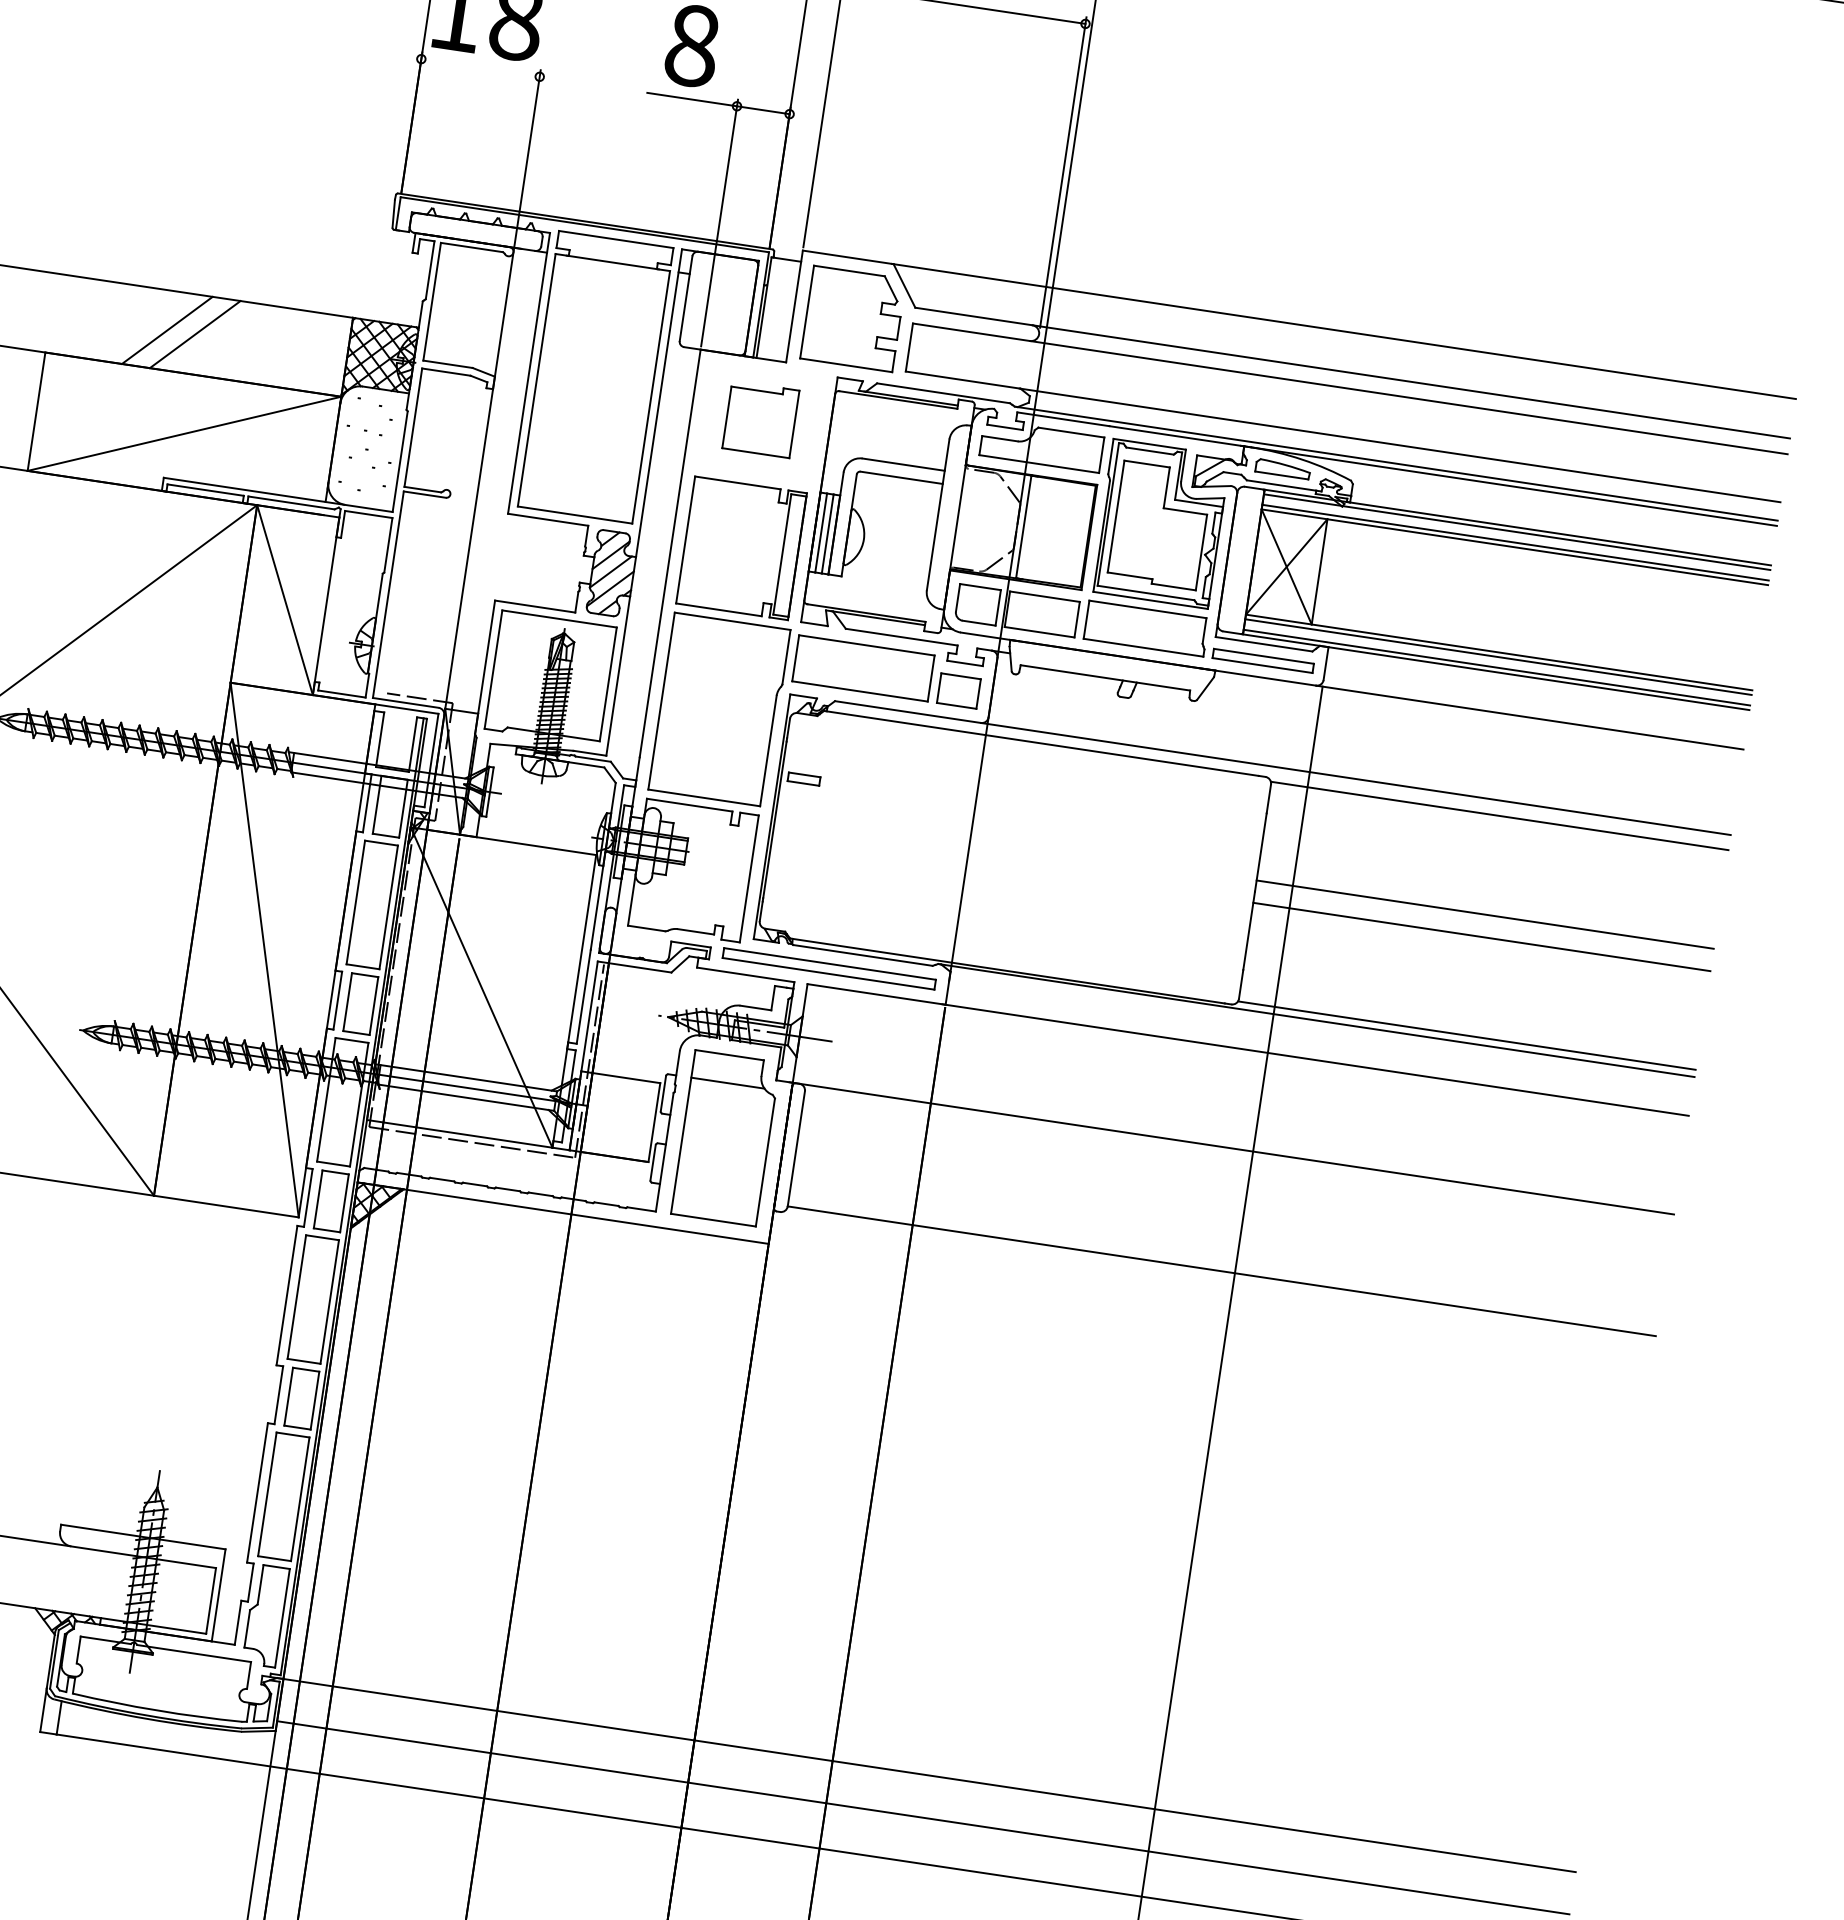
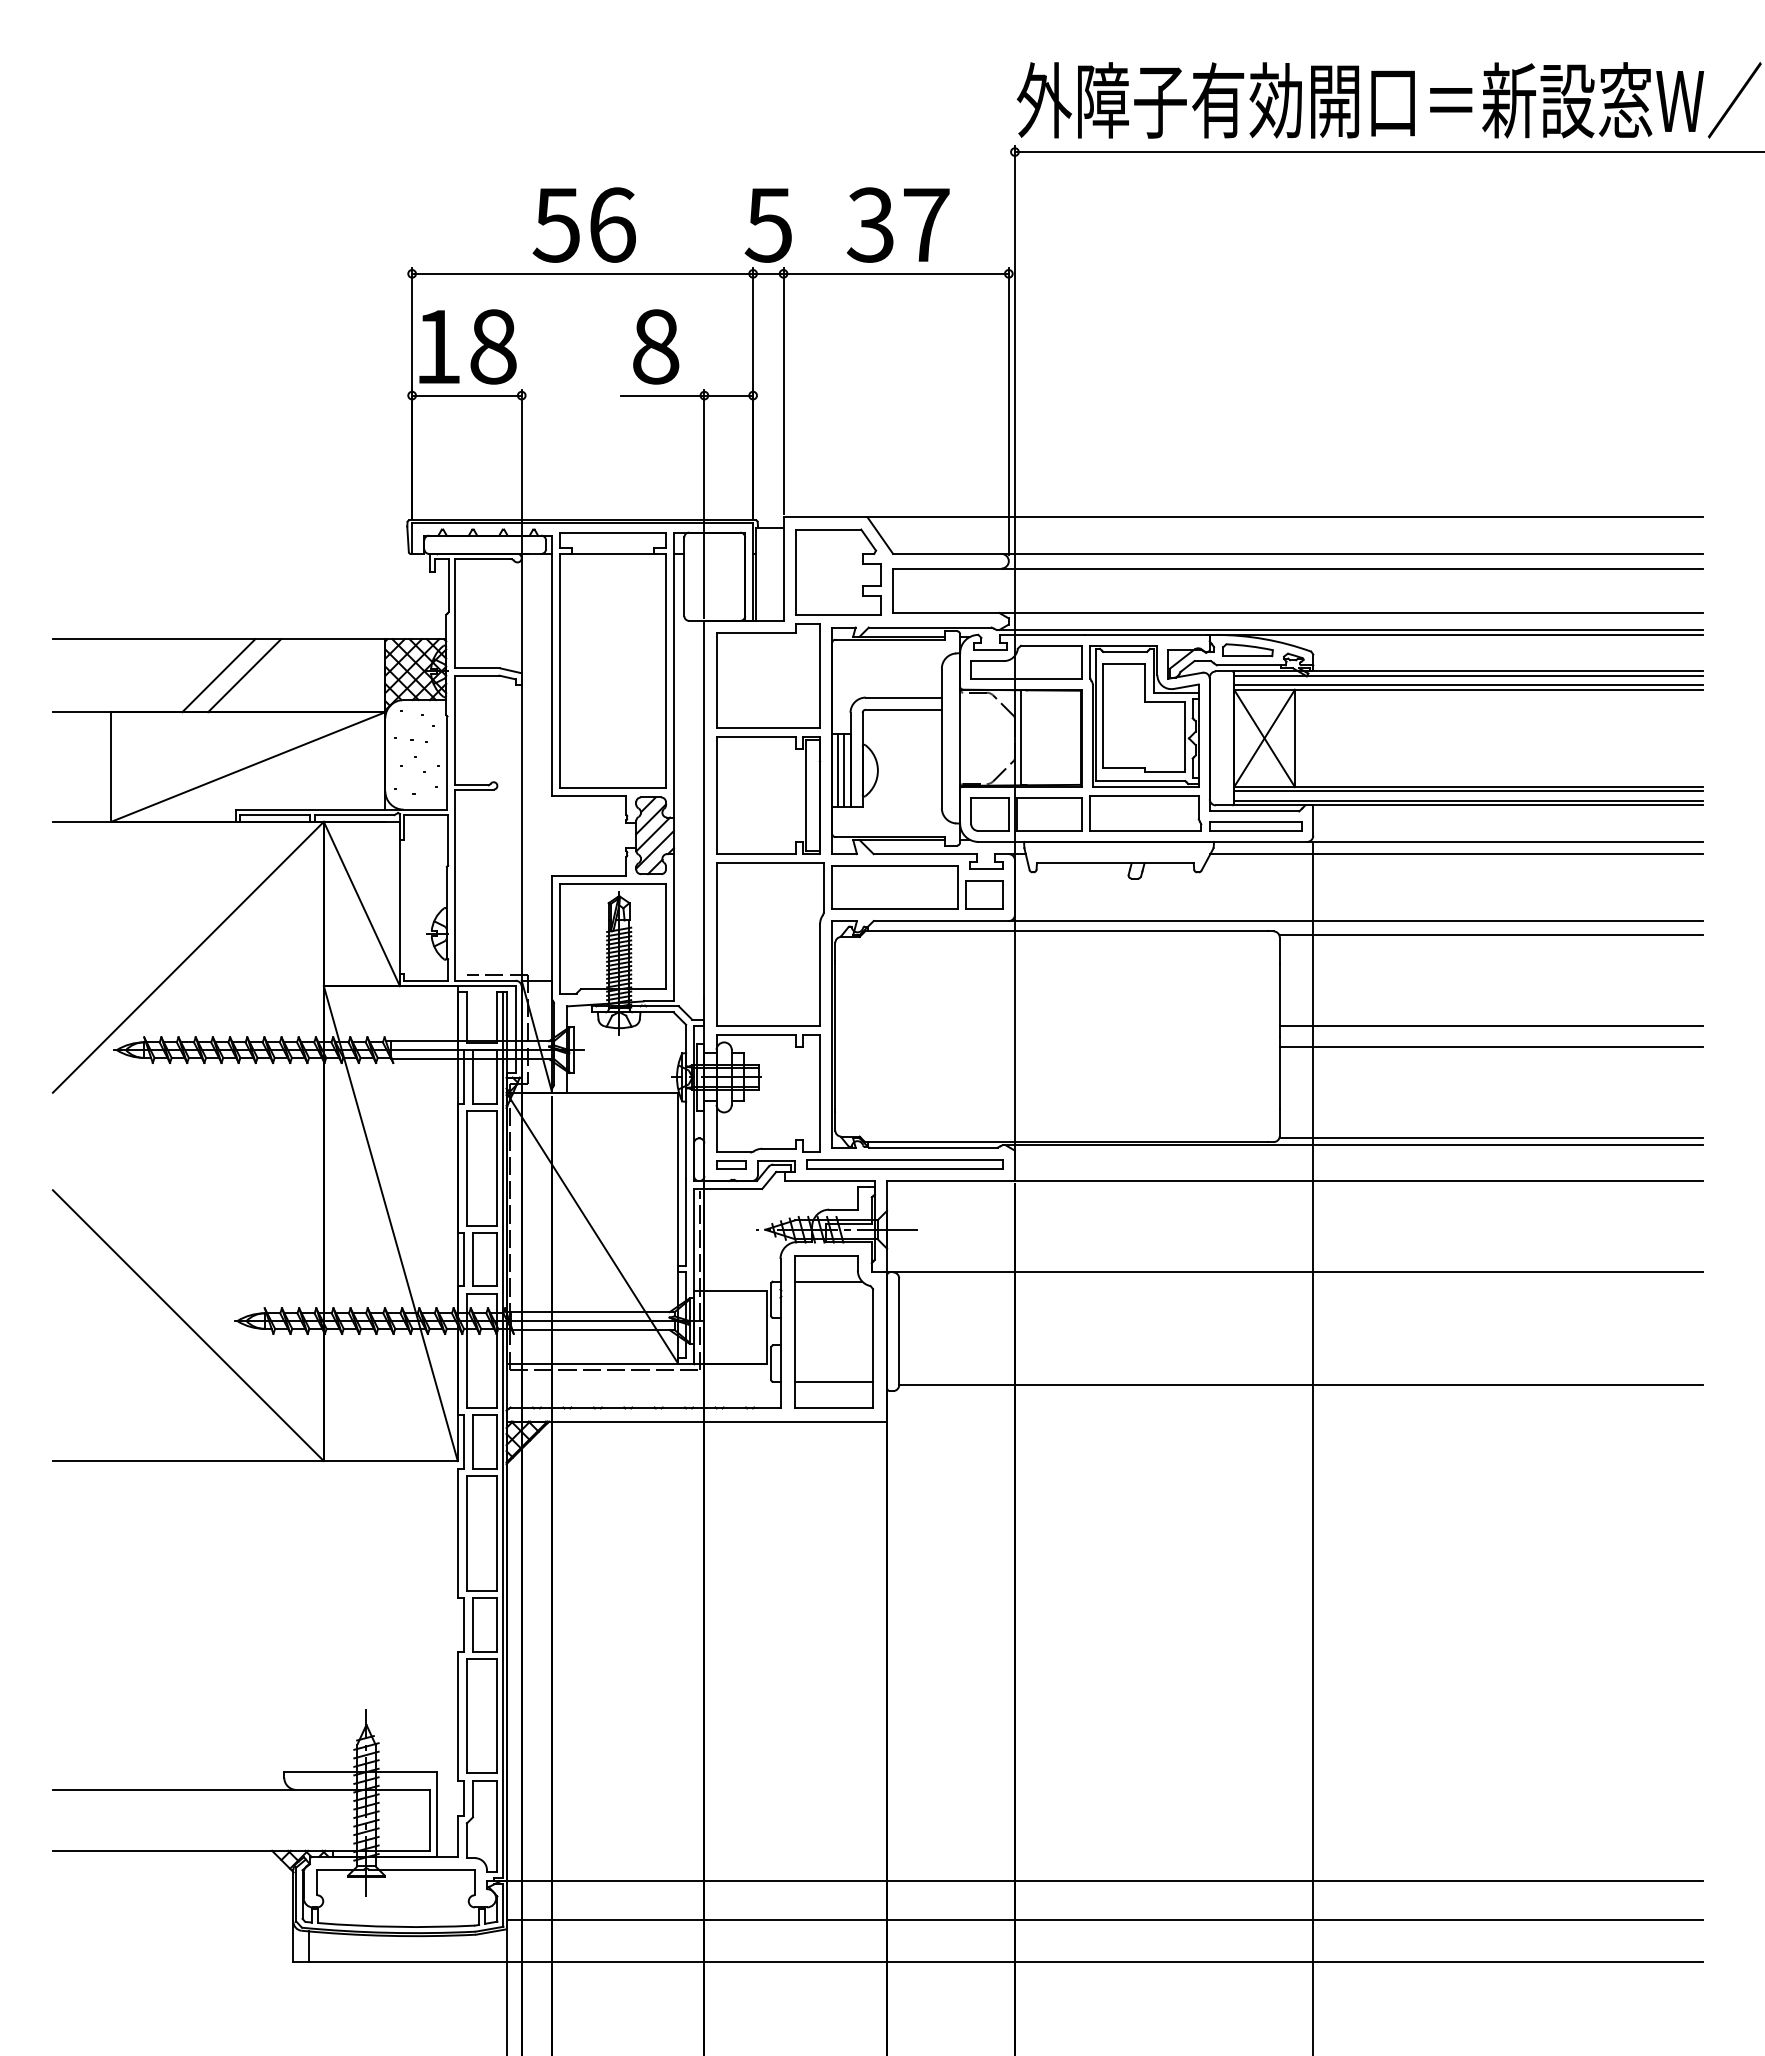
line: (480, 67) -> (466, 395), added
part: (761, 418) -> (768, 675), size x1.67
line: (1475, 723) -> (1456, 854), added
part: (804, 778) -> (731, 1164), moved
line: (717, 1191) -> (833, 1381), added

